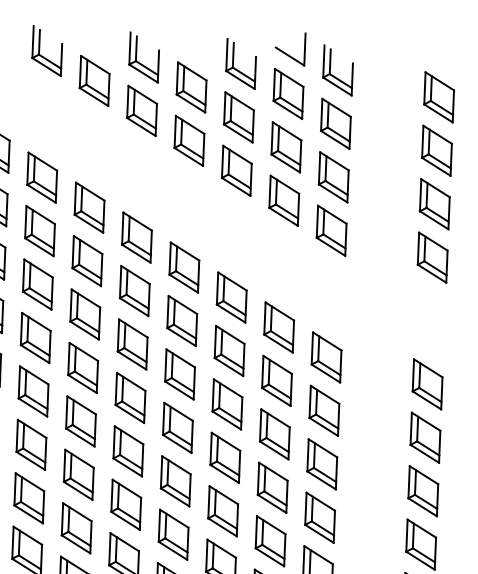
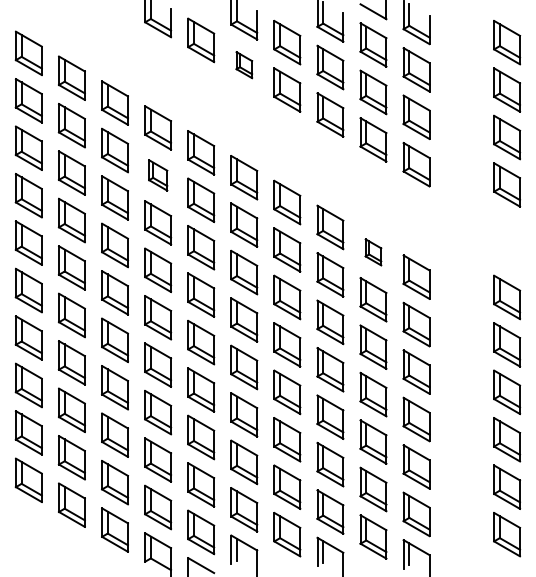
part: (142, 110) -> (244, 64), size x0.6
part: (40, 231) -> (158, 175), size x0.7
part: (279, 327) -> (373, 252), size x0.6

